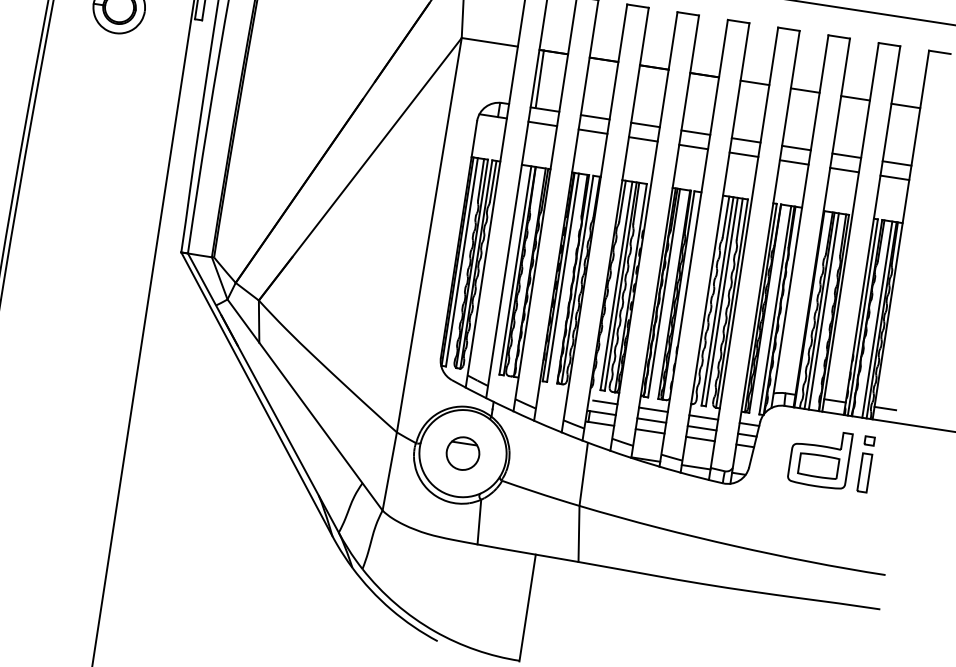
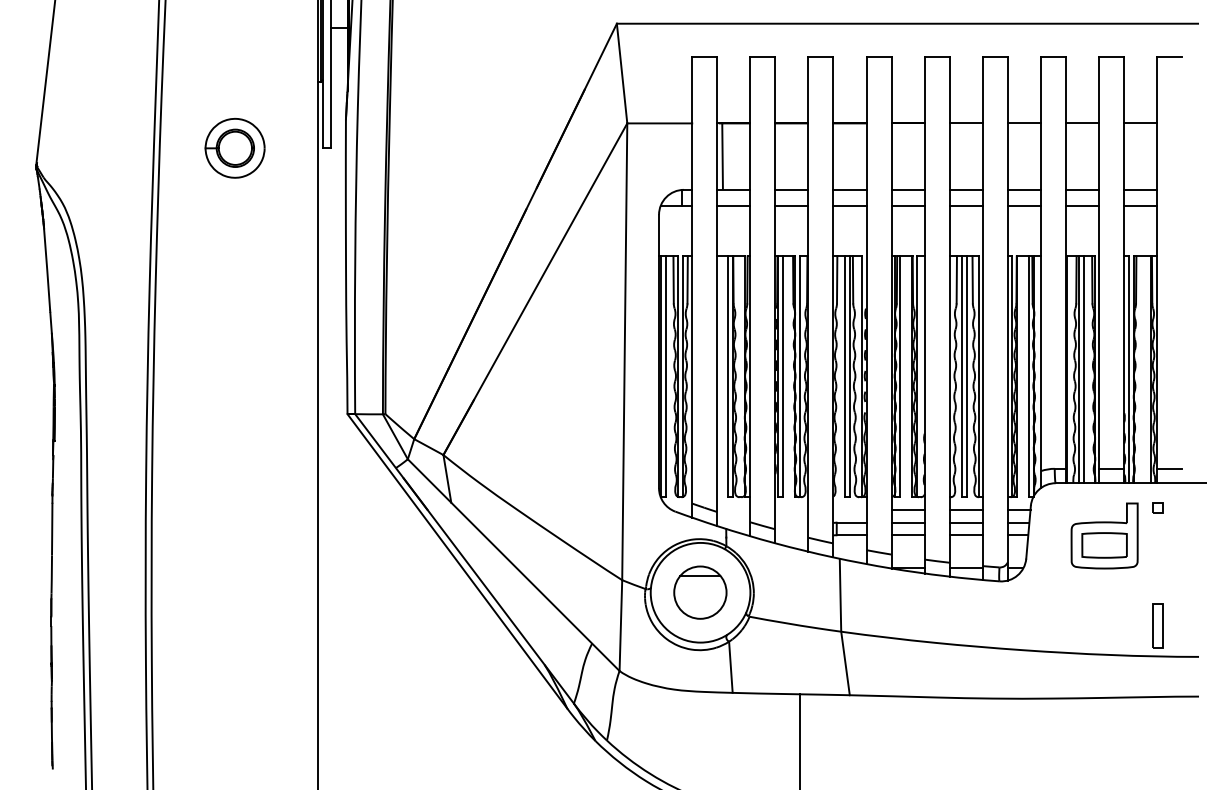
line: (877, 319) -> (1145, 369), removed
line: (605, 402) -> (852, 510), removed
part: (462, 453) -> (700, 592), size x1.4
part: (864, 472) -> (1157, 625), moved

